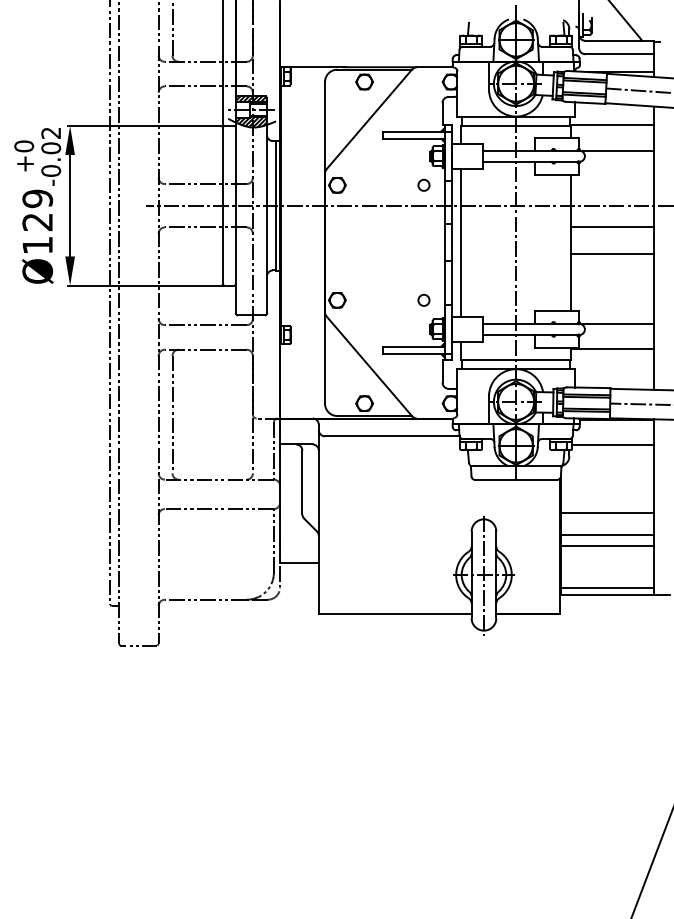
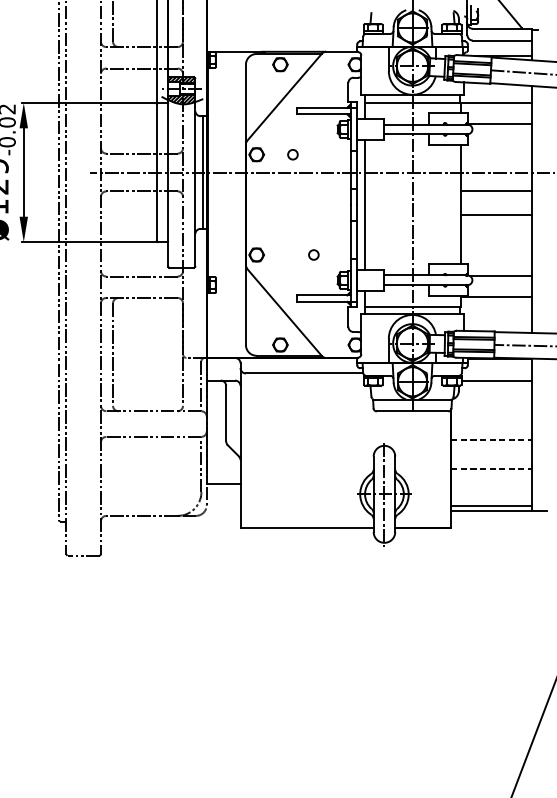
circle: (423, 184) -> (292, 154), moved
circle: (423, 300) -> (313, 255), moved
line: (607, 512) -> (492, 439), solid -> dashed
line: (606, 535) -> (491, 459), removed
line: (607, 545) -> (492, 468), solid -> dashed

